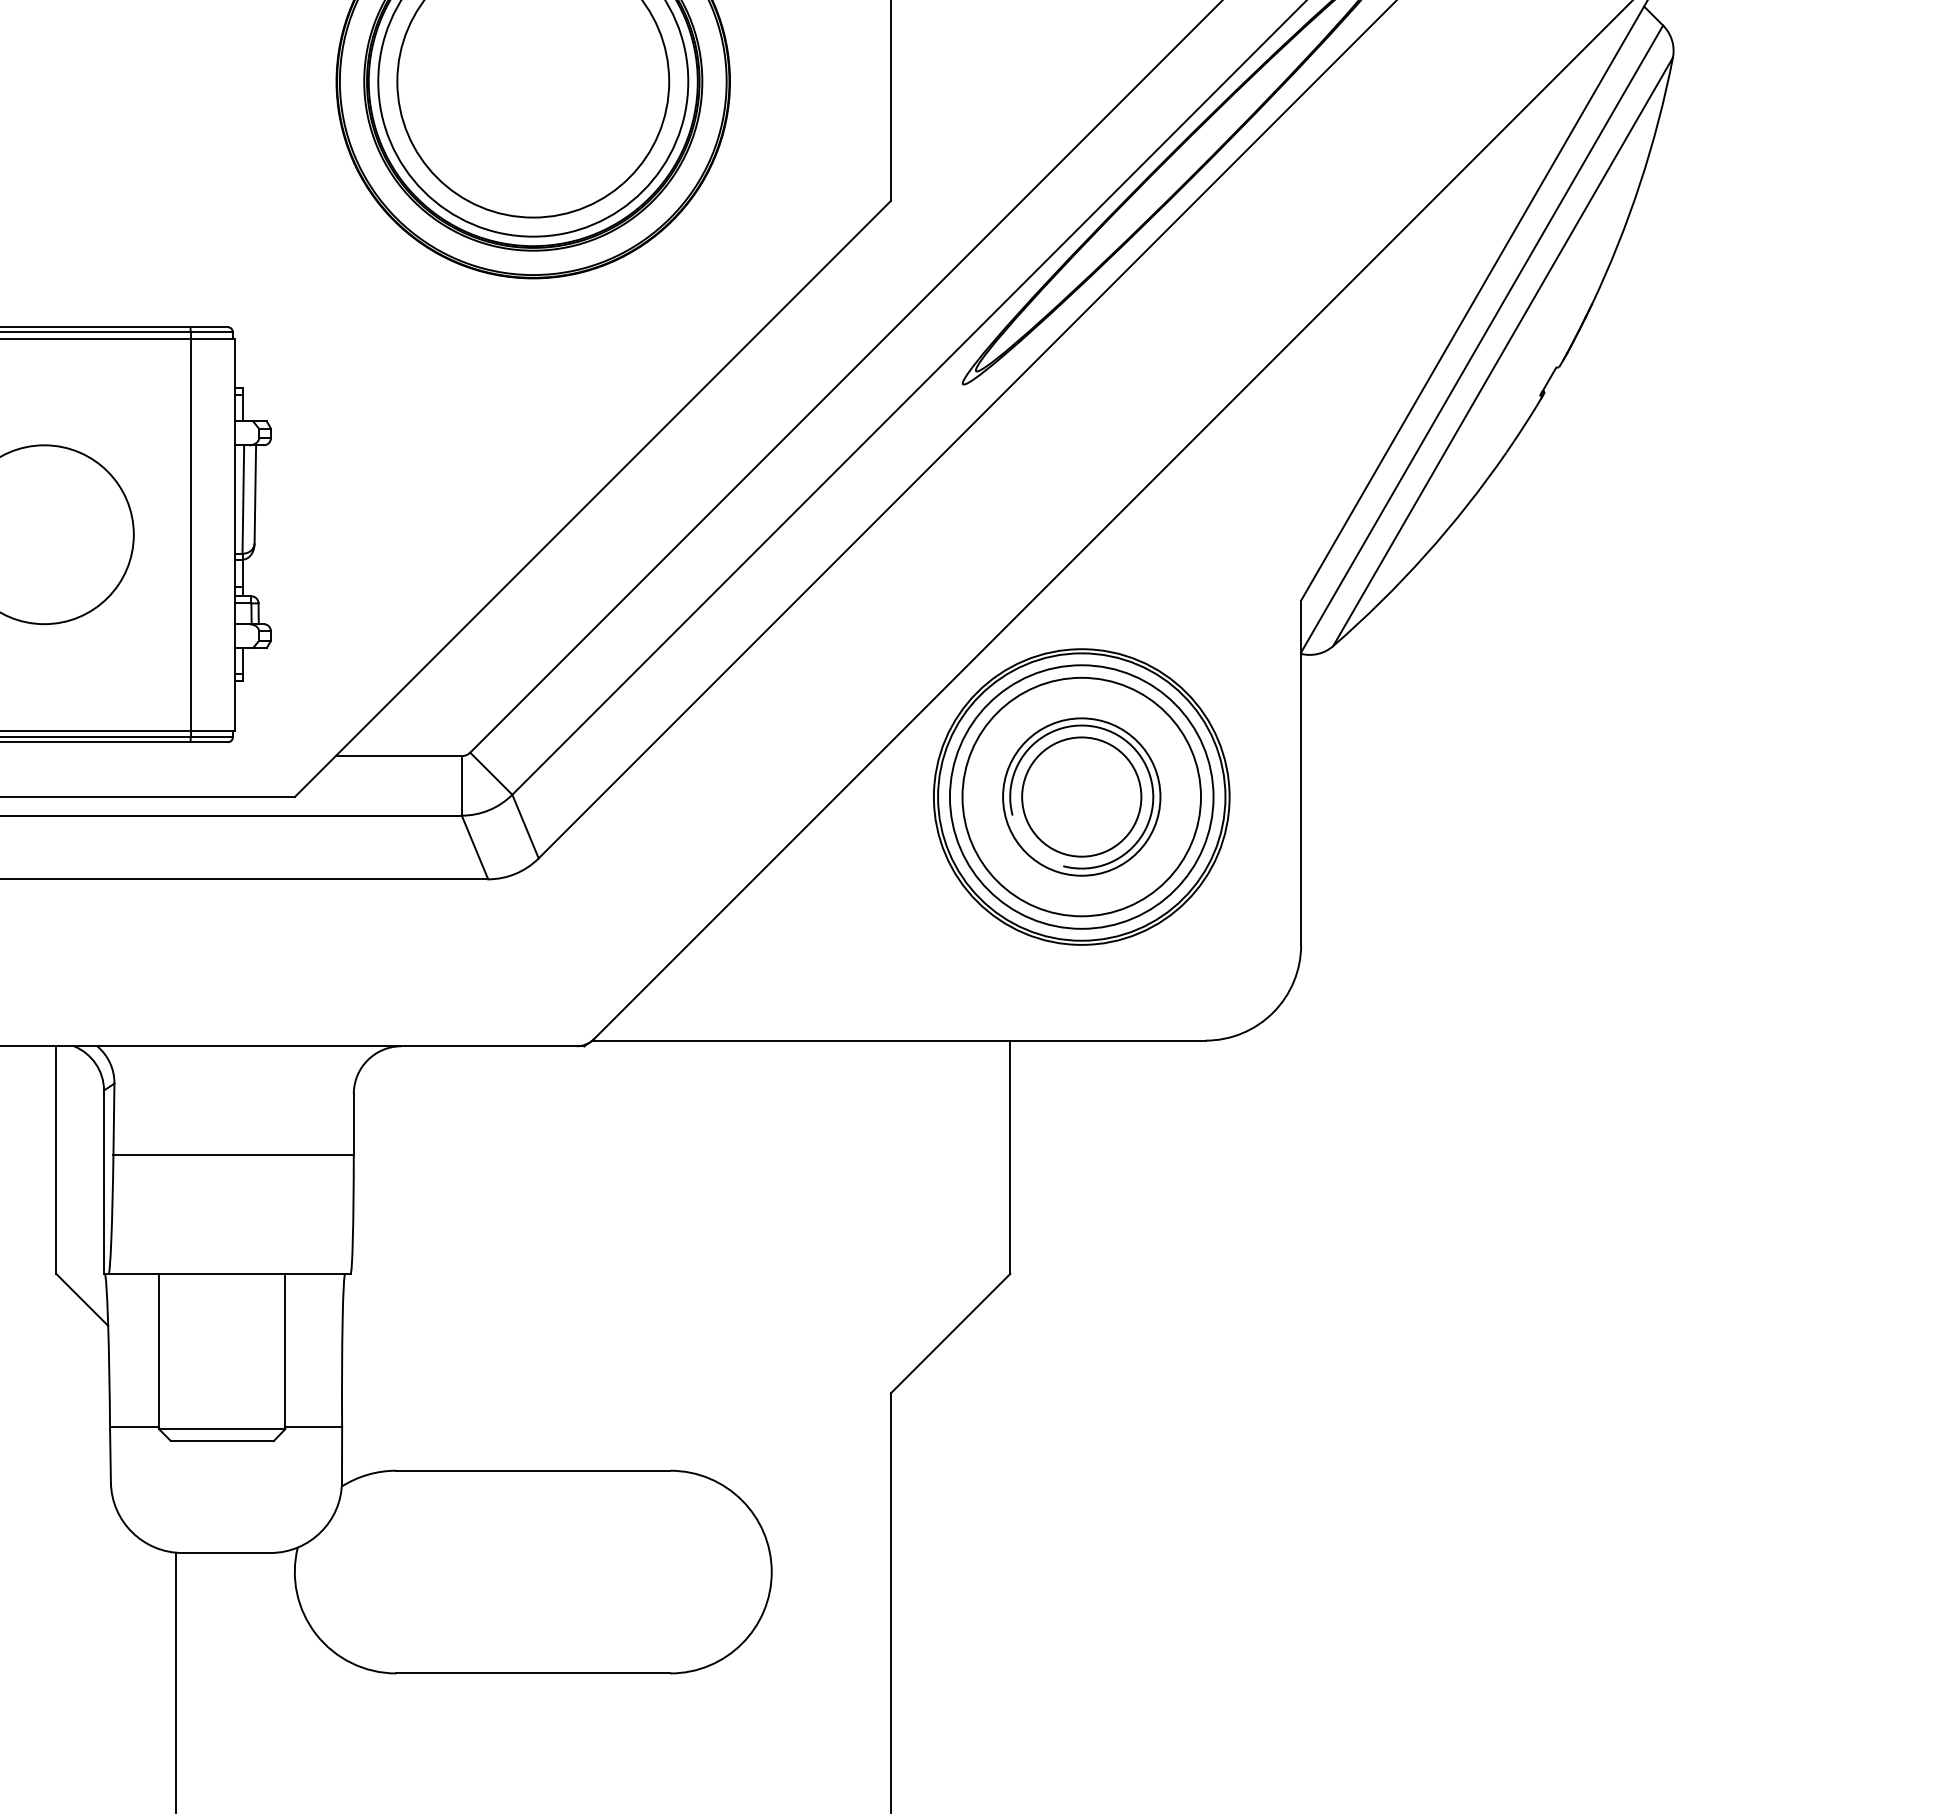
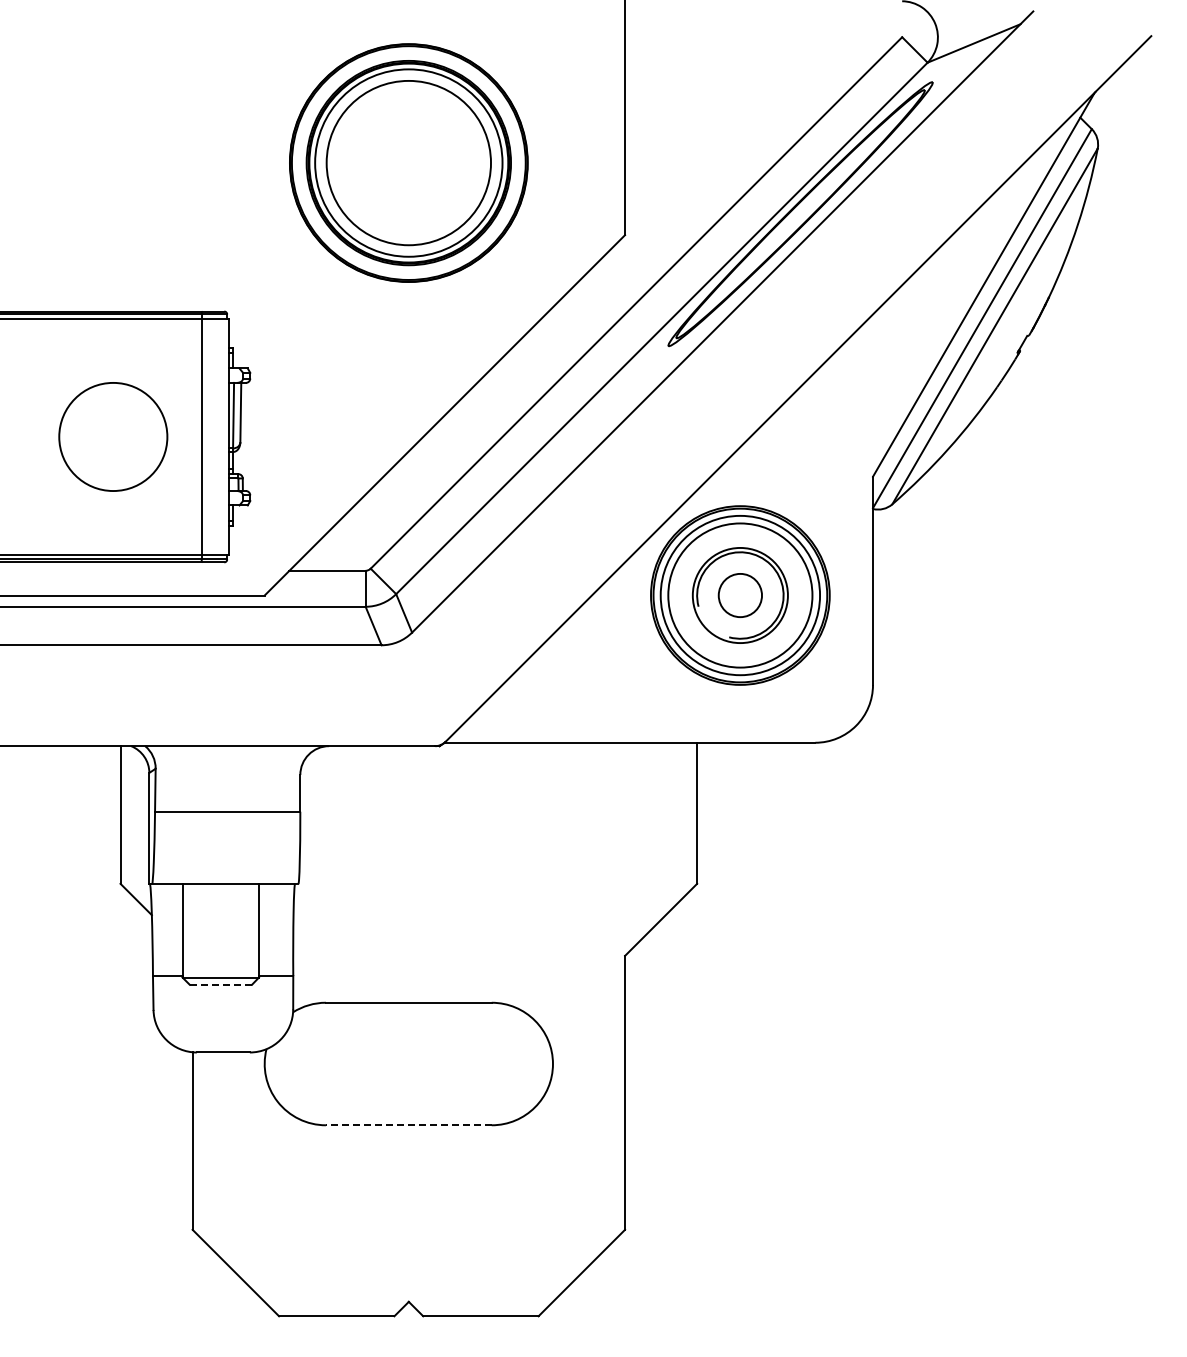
circle: (1081, 797) -> (740, 595), size x0.6
line: (221, 1440) -> (220, 984), solid -> dashed
line: (532, 1673) -> (408, 1125), solid -> dashed

